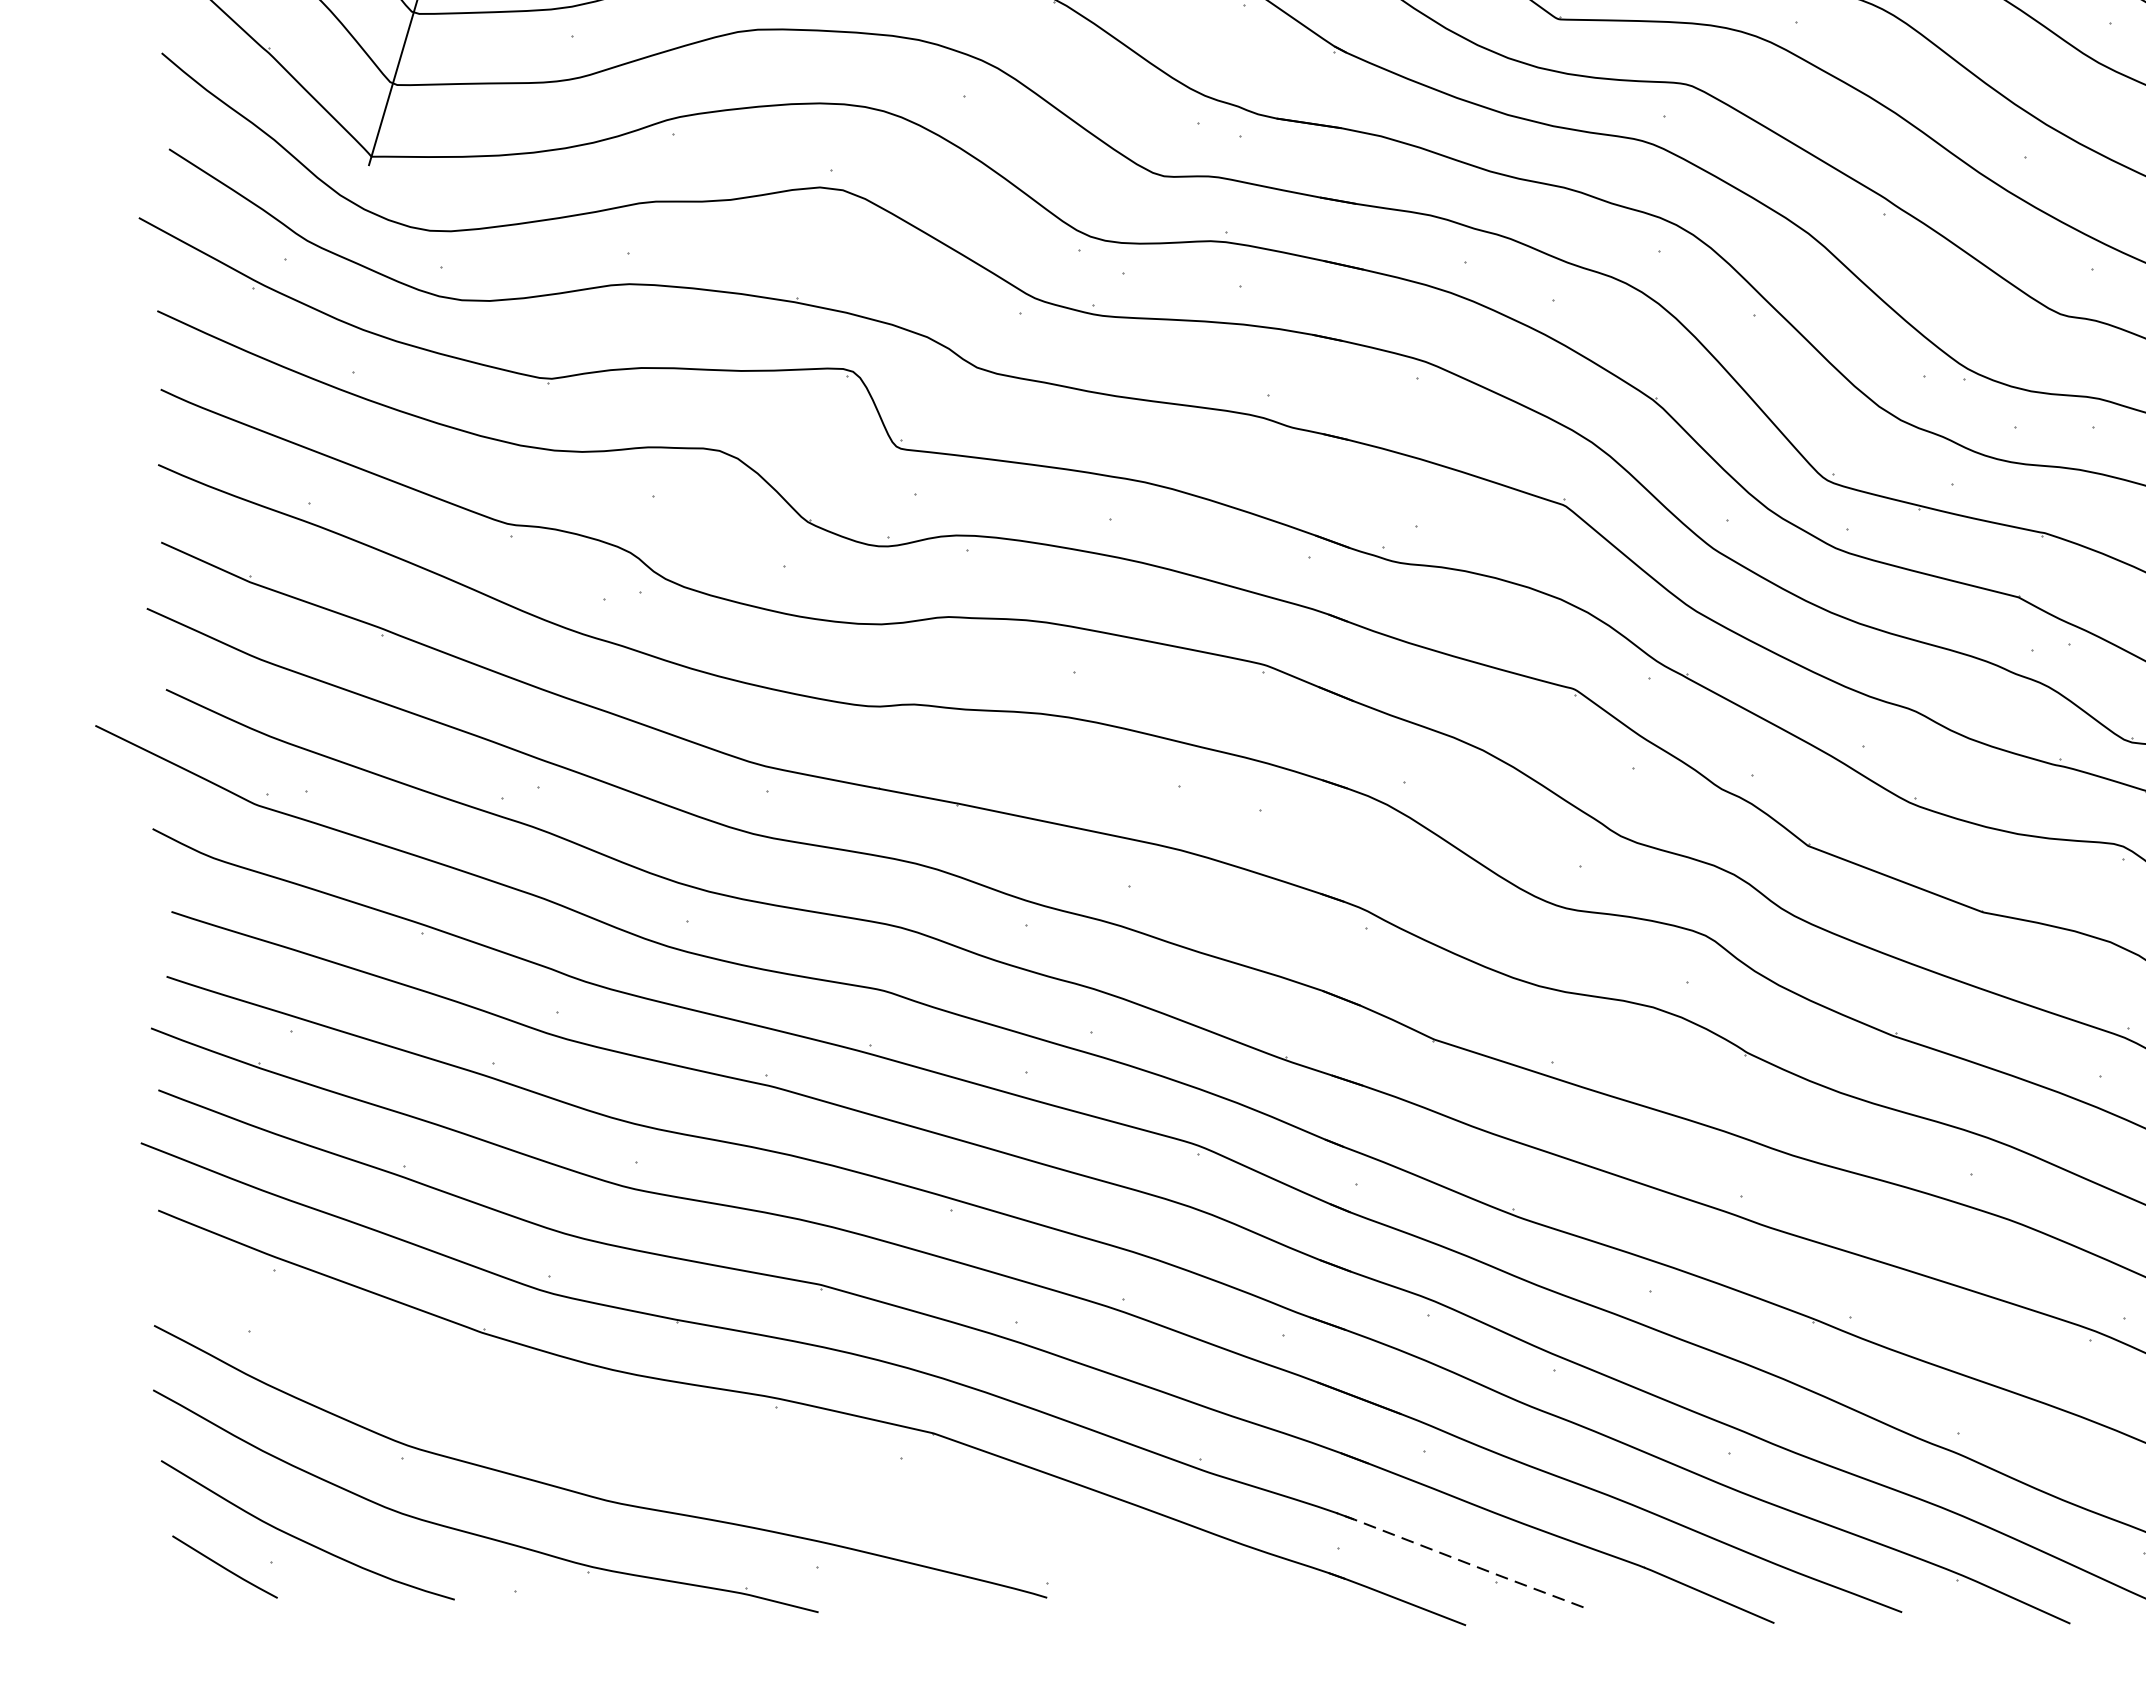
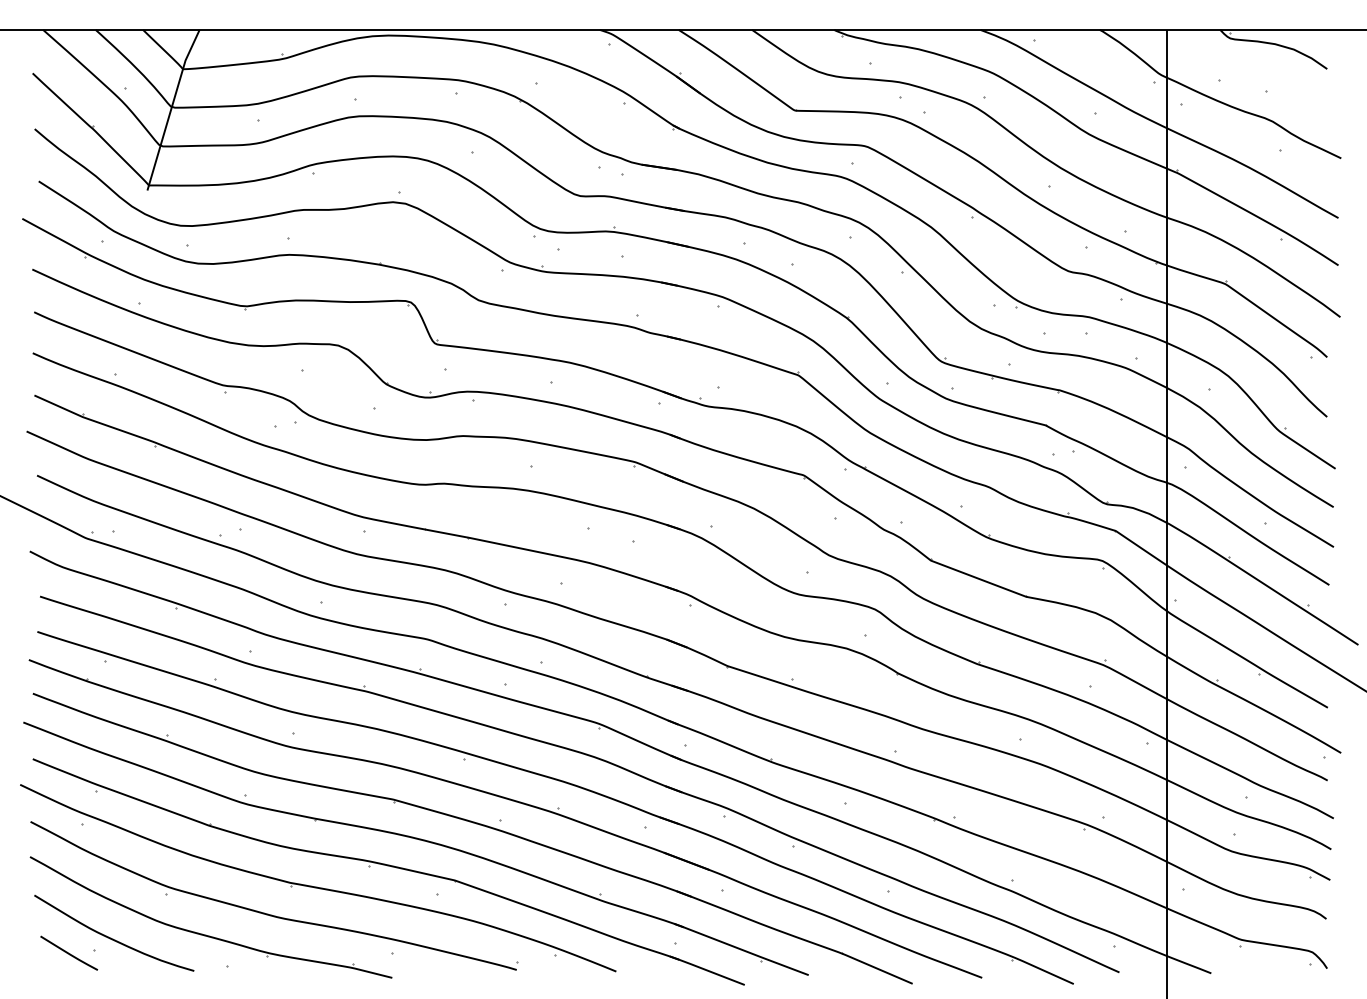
part: (681, 1444) -> (317, 886), added
line: (1459, 1560) -> (741, 949), dashed -> solid

